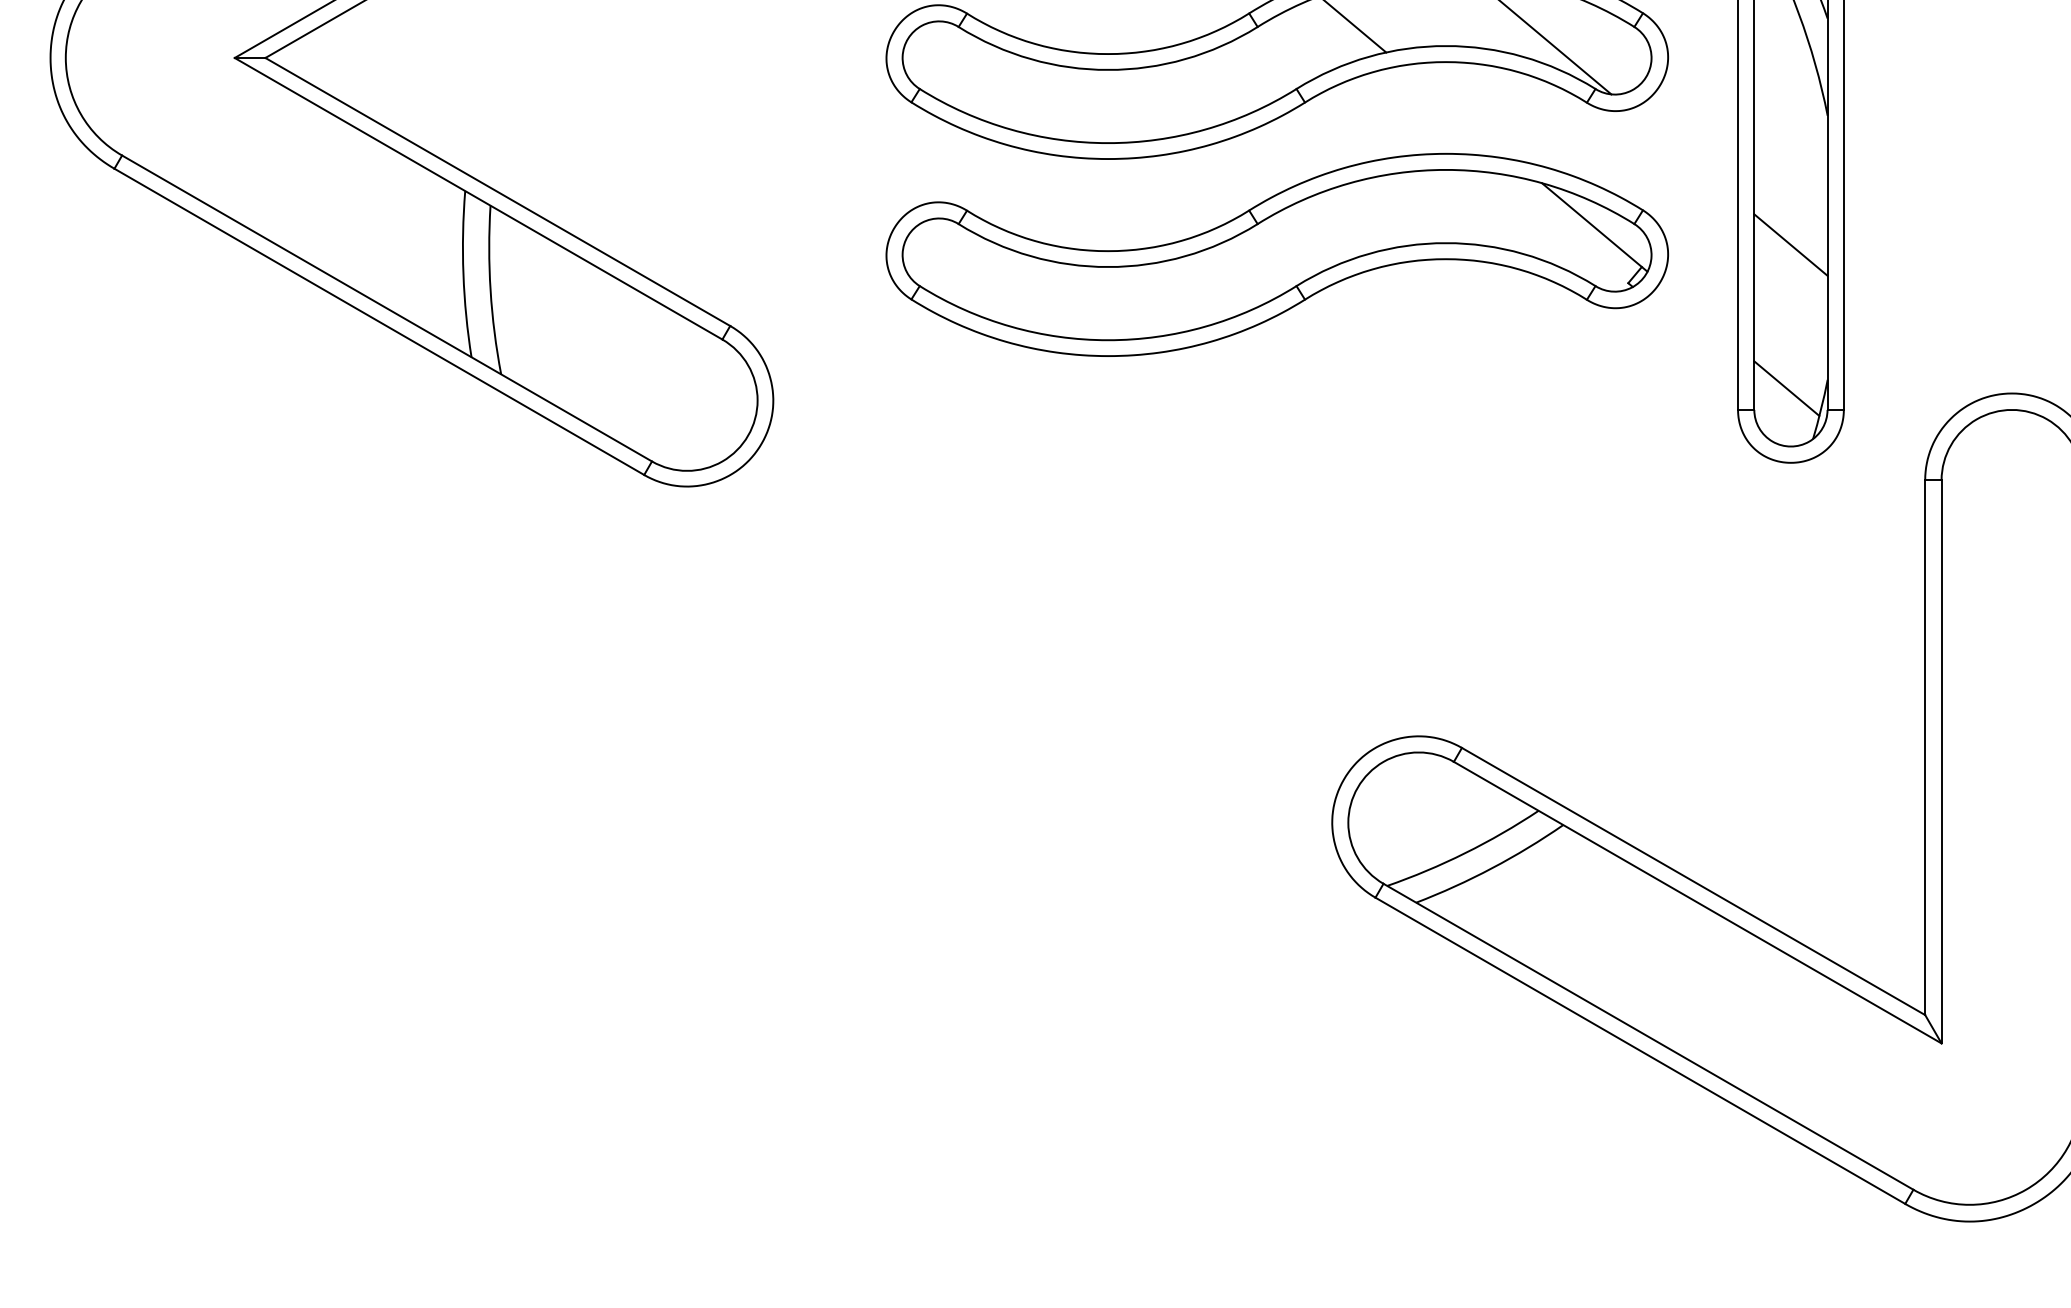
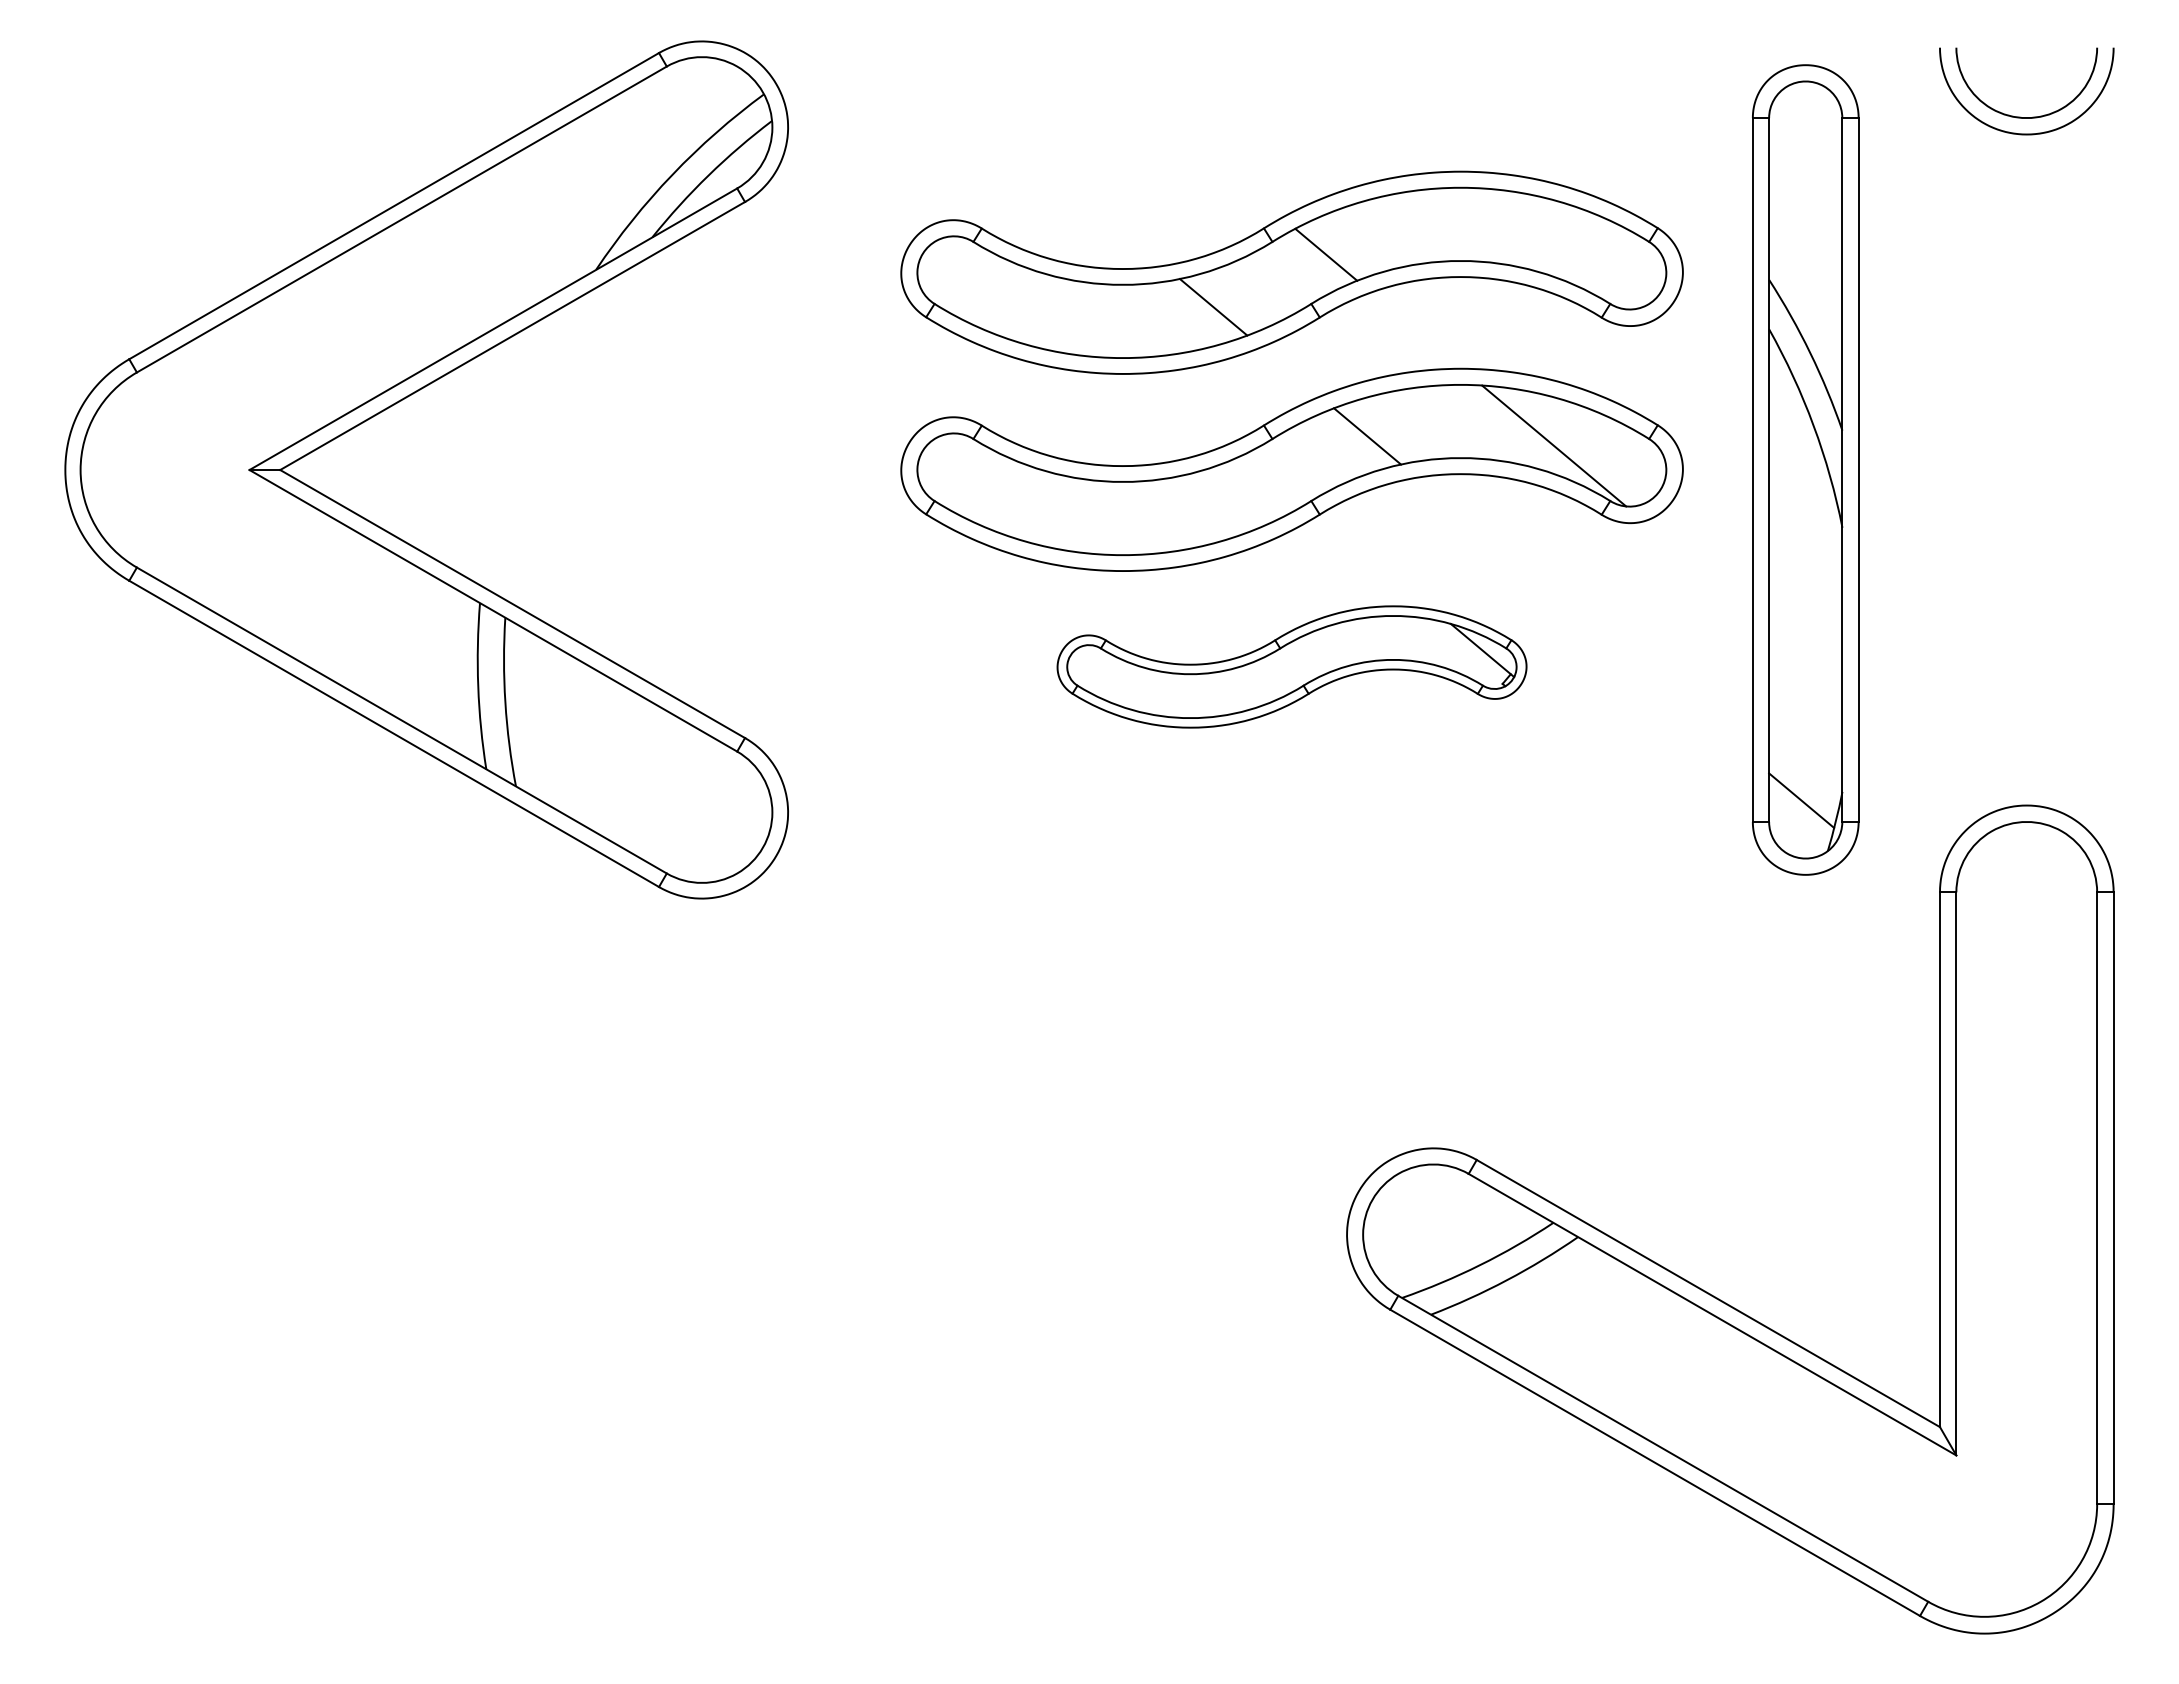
line: (1790, 244) -> (1805, 656), removed
part: (1276, 254) -> (1291, 666), size x0.6

